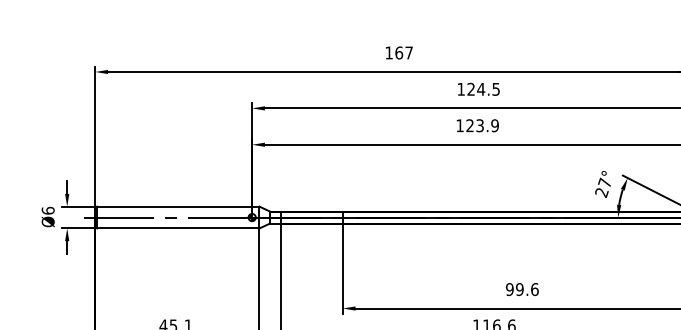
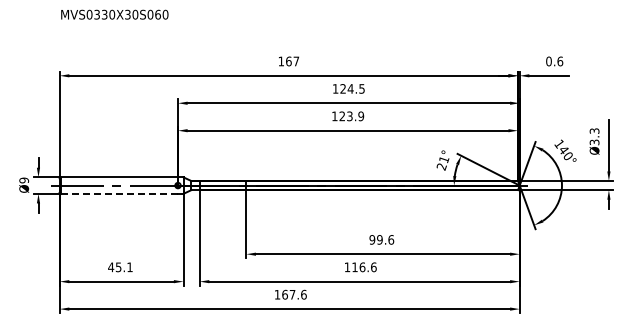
text: (604, 182) -> (443, 159), 27° -> 21°
text: (48, 210) -> (24, 180), Ø6 -> Ø9
line: (175, 228) -> (120, 193), solid -> dashed

